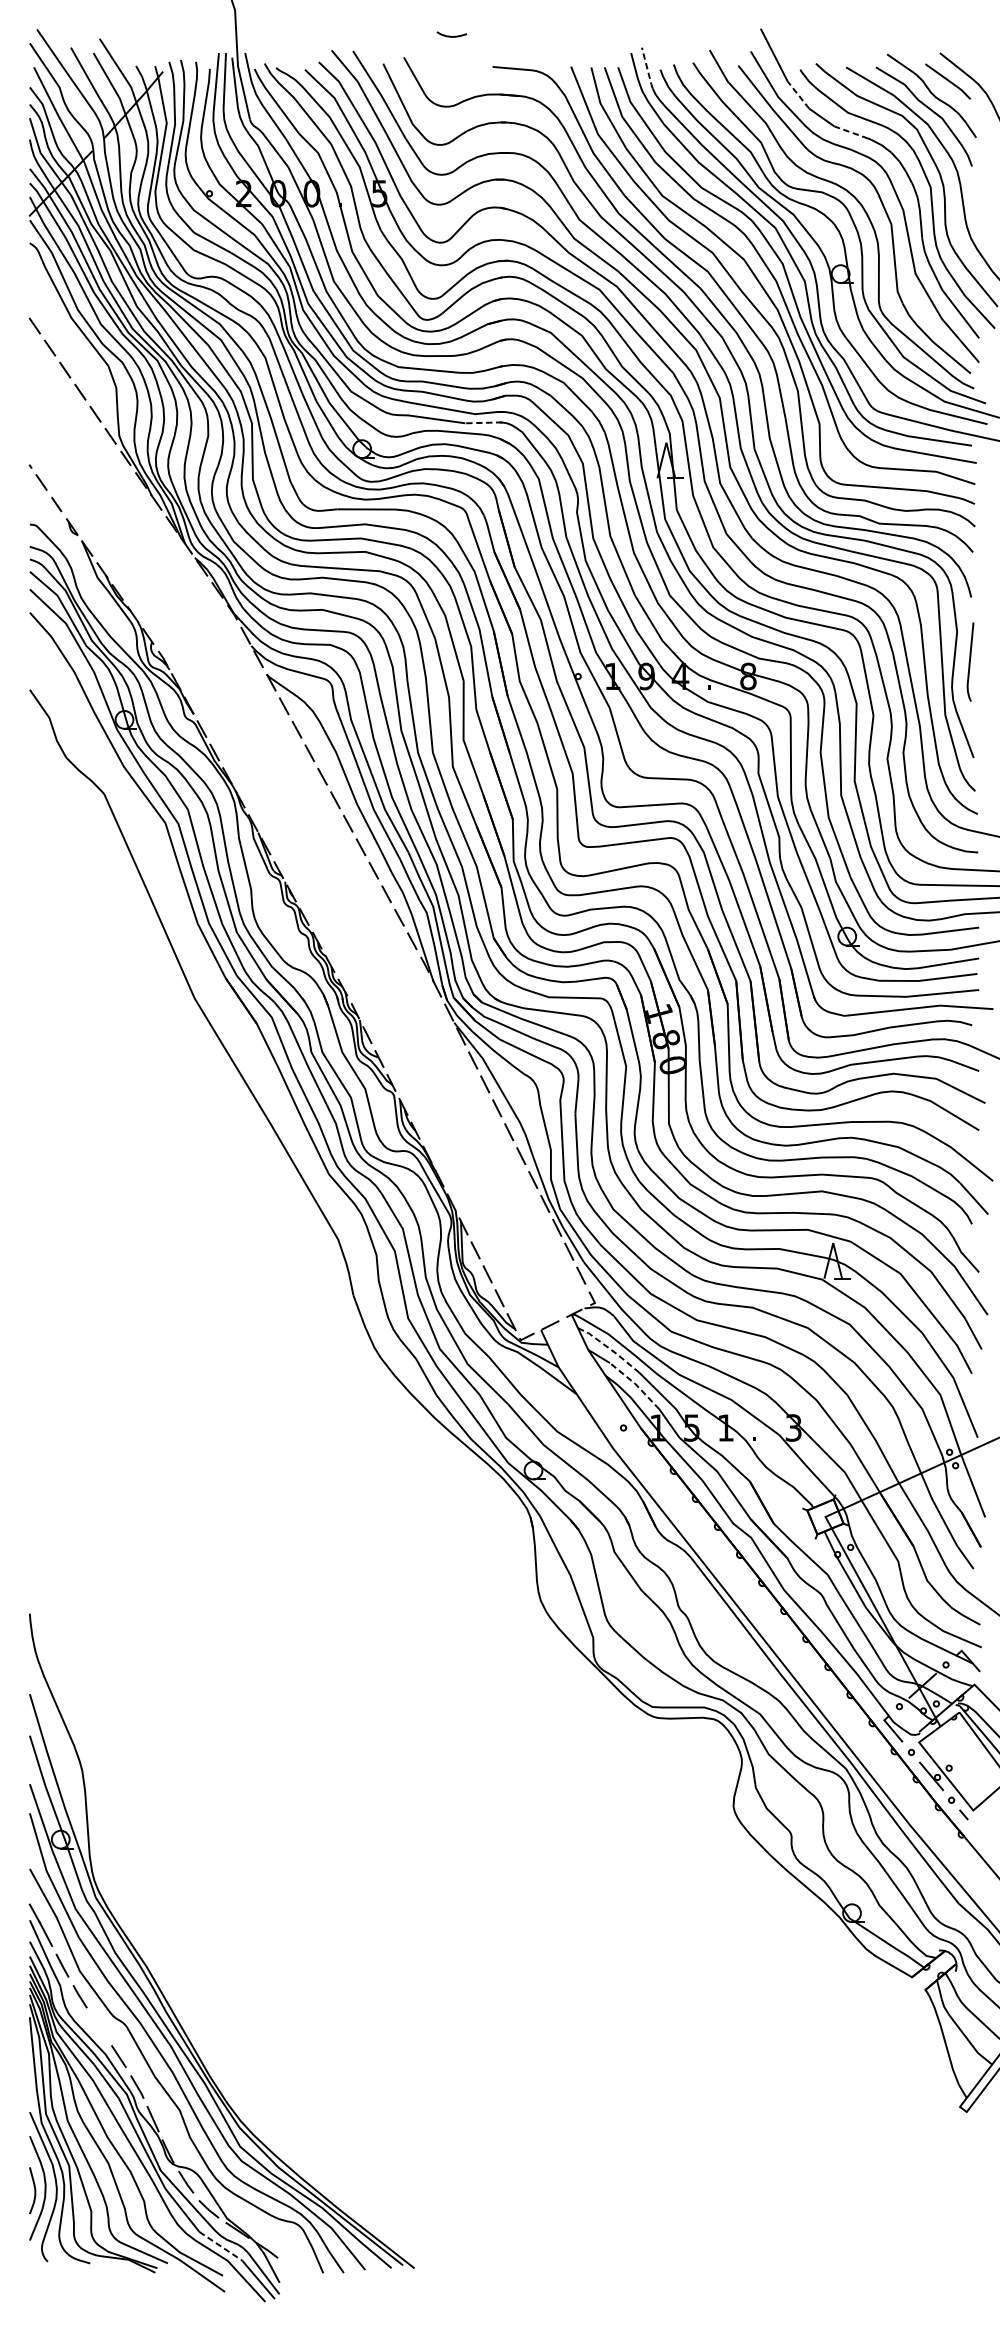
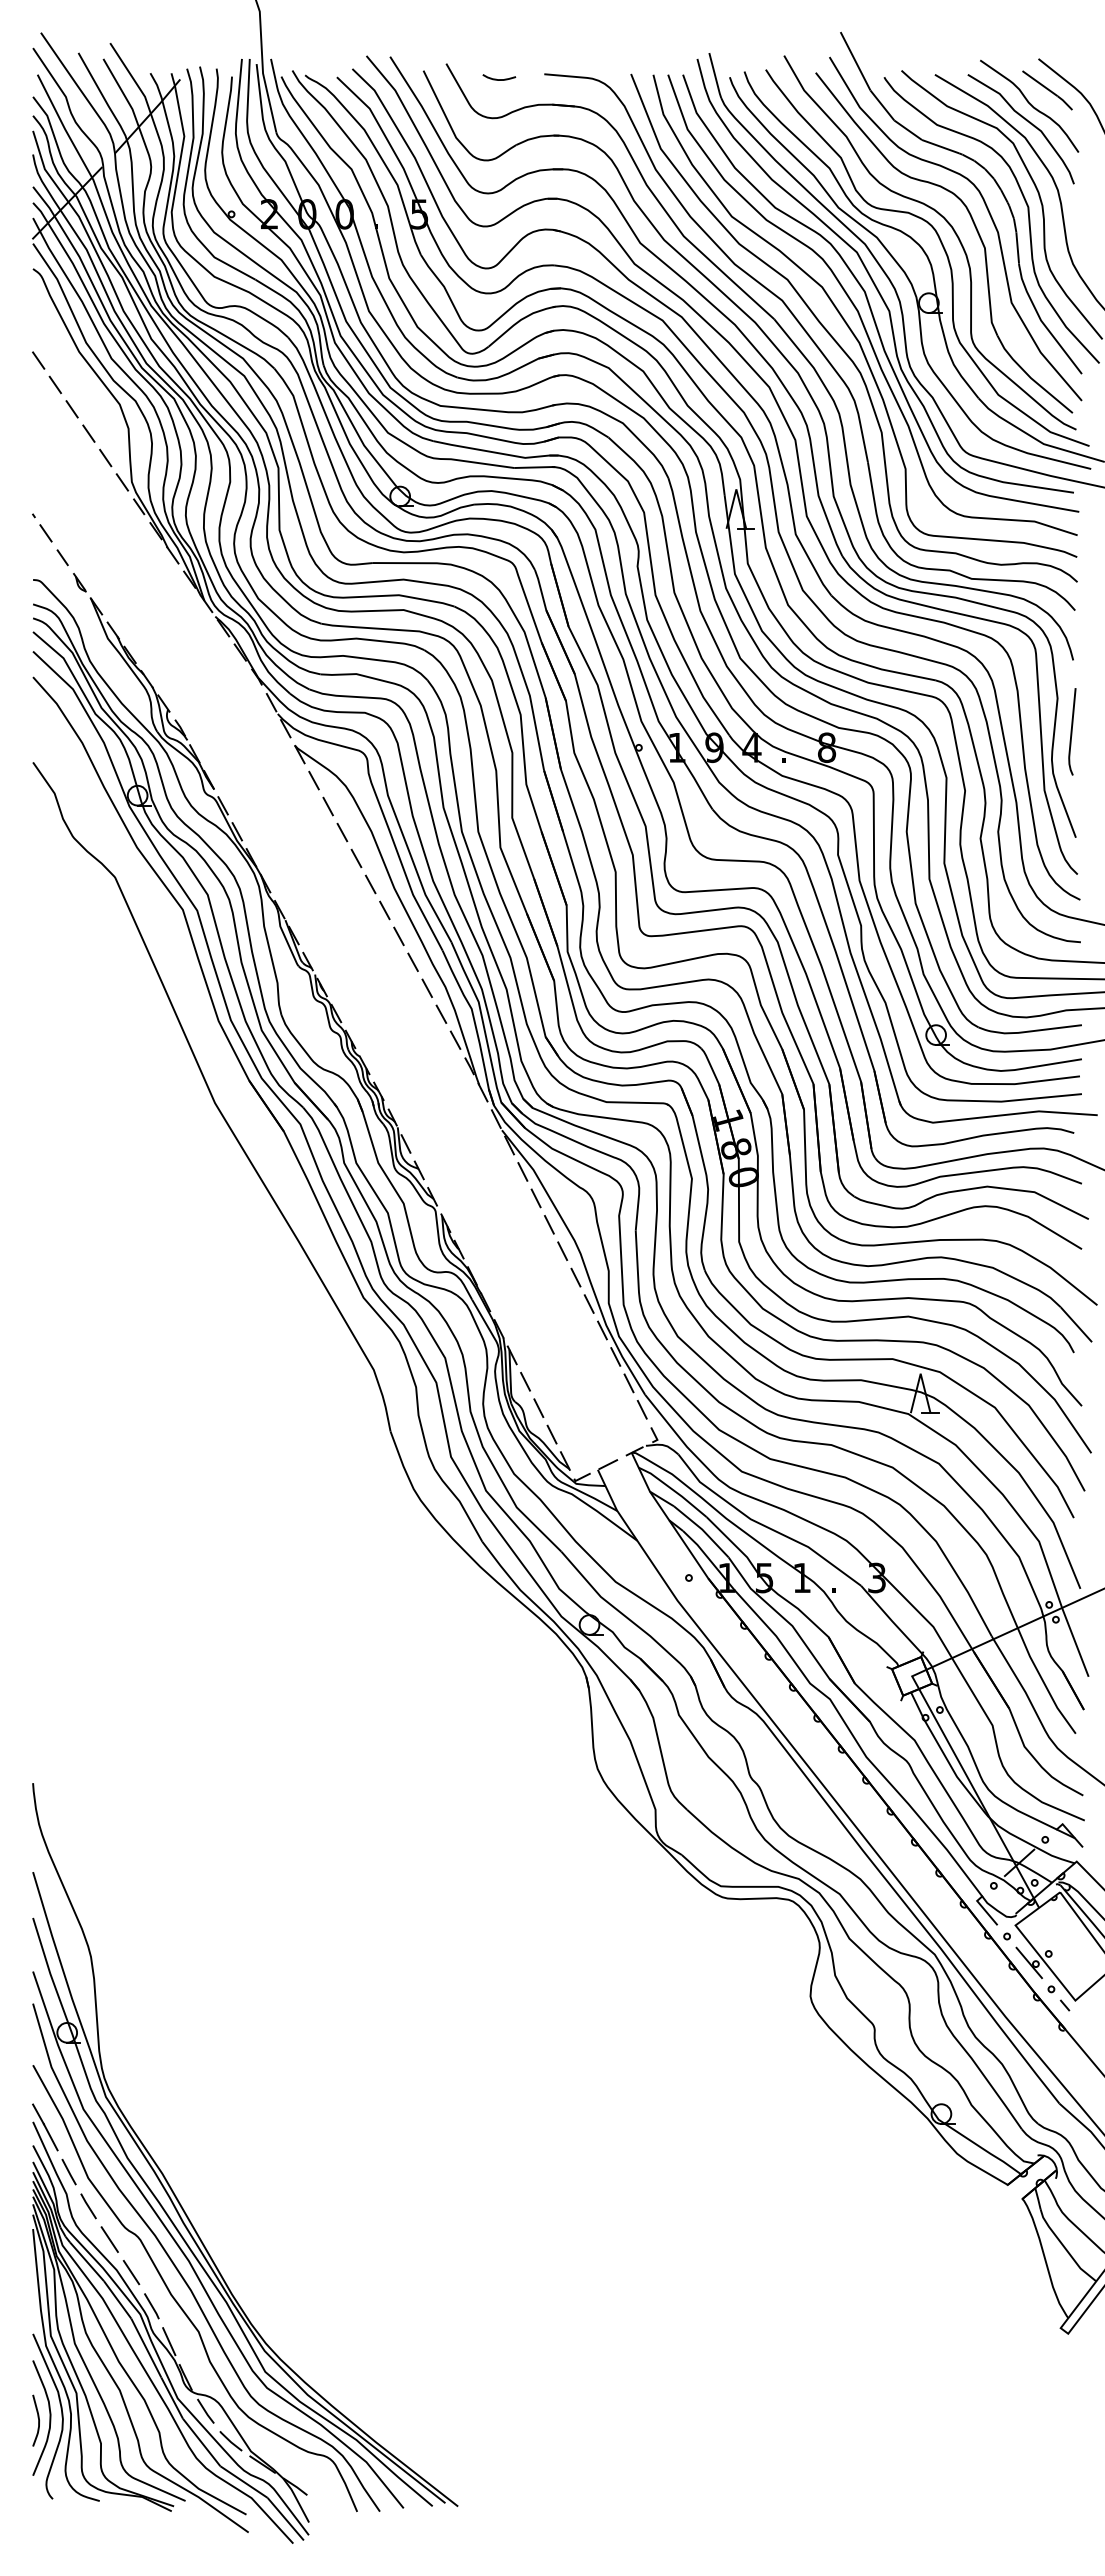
curve: (452, 36) -> (499, 79), moved
line: (647, 68) -> (715, 75), dashed -> solid
line: (798, 95) -> (882, 105), dashed -> solid
line: (851, 132) -> (940, 146), dashed -> solid
line: (483, 422) -> (534, 467), dashed -> solid
line: (609, 1348) -> (673, 1490), dashed -> solid
line: (635, 1384) -> (702, 1529), dashed -> solid
line: (99, 2026) -> (109, 2239), added
line: (221, 2246) -> (244, 2482), dashed -> solid

